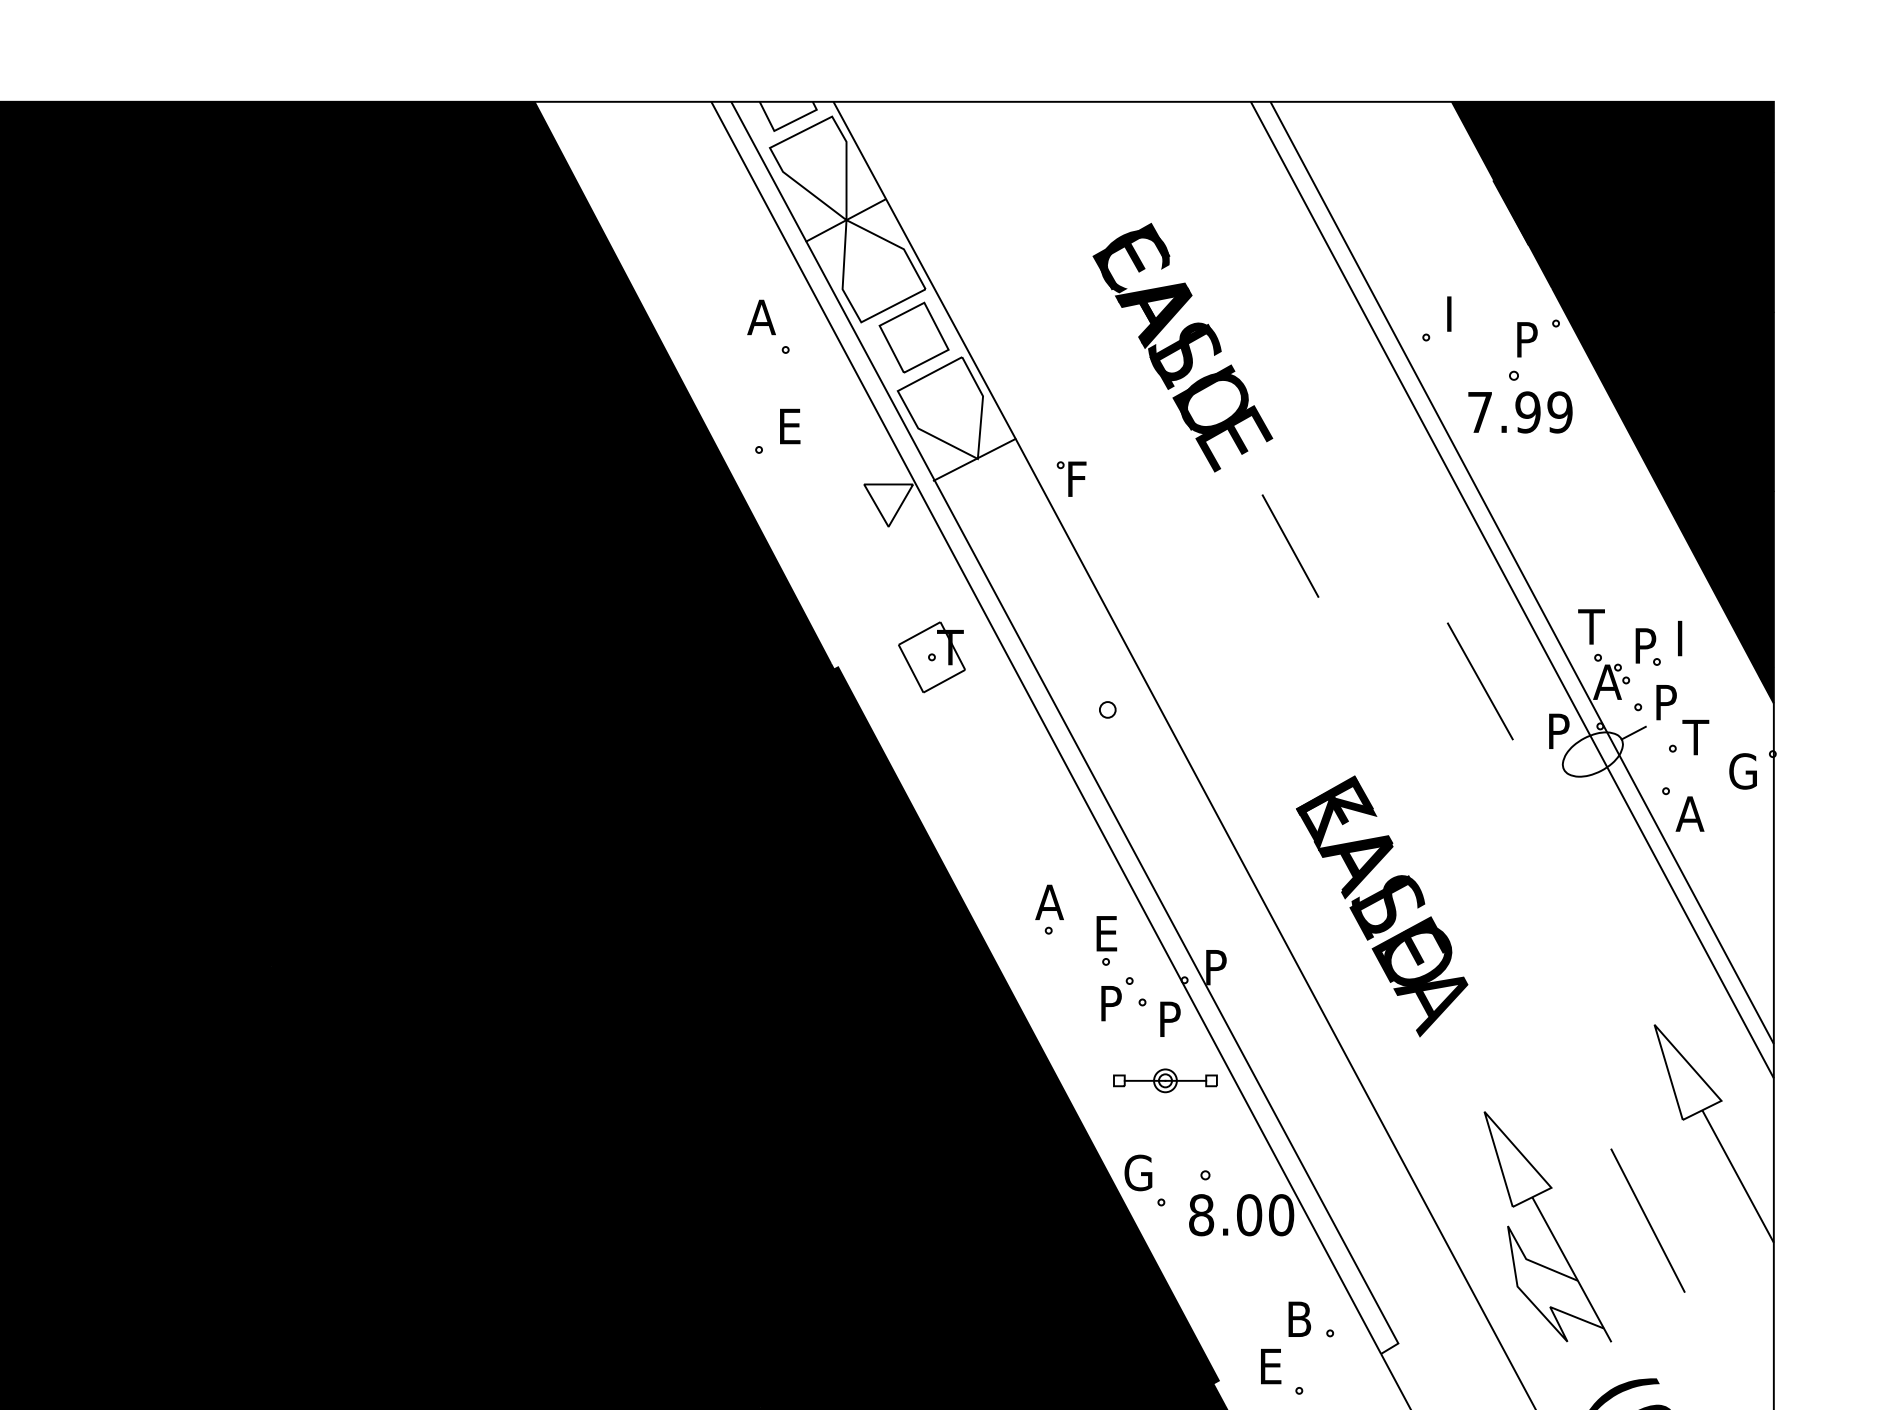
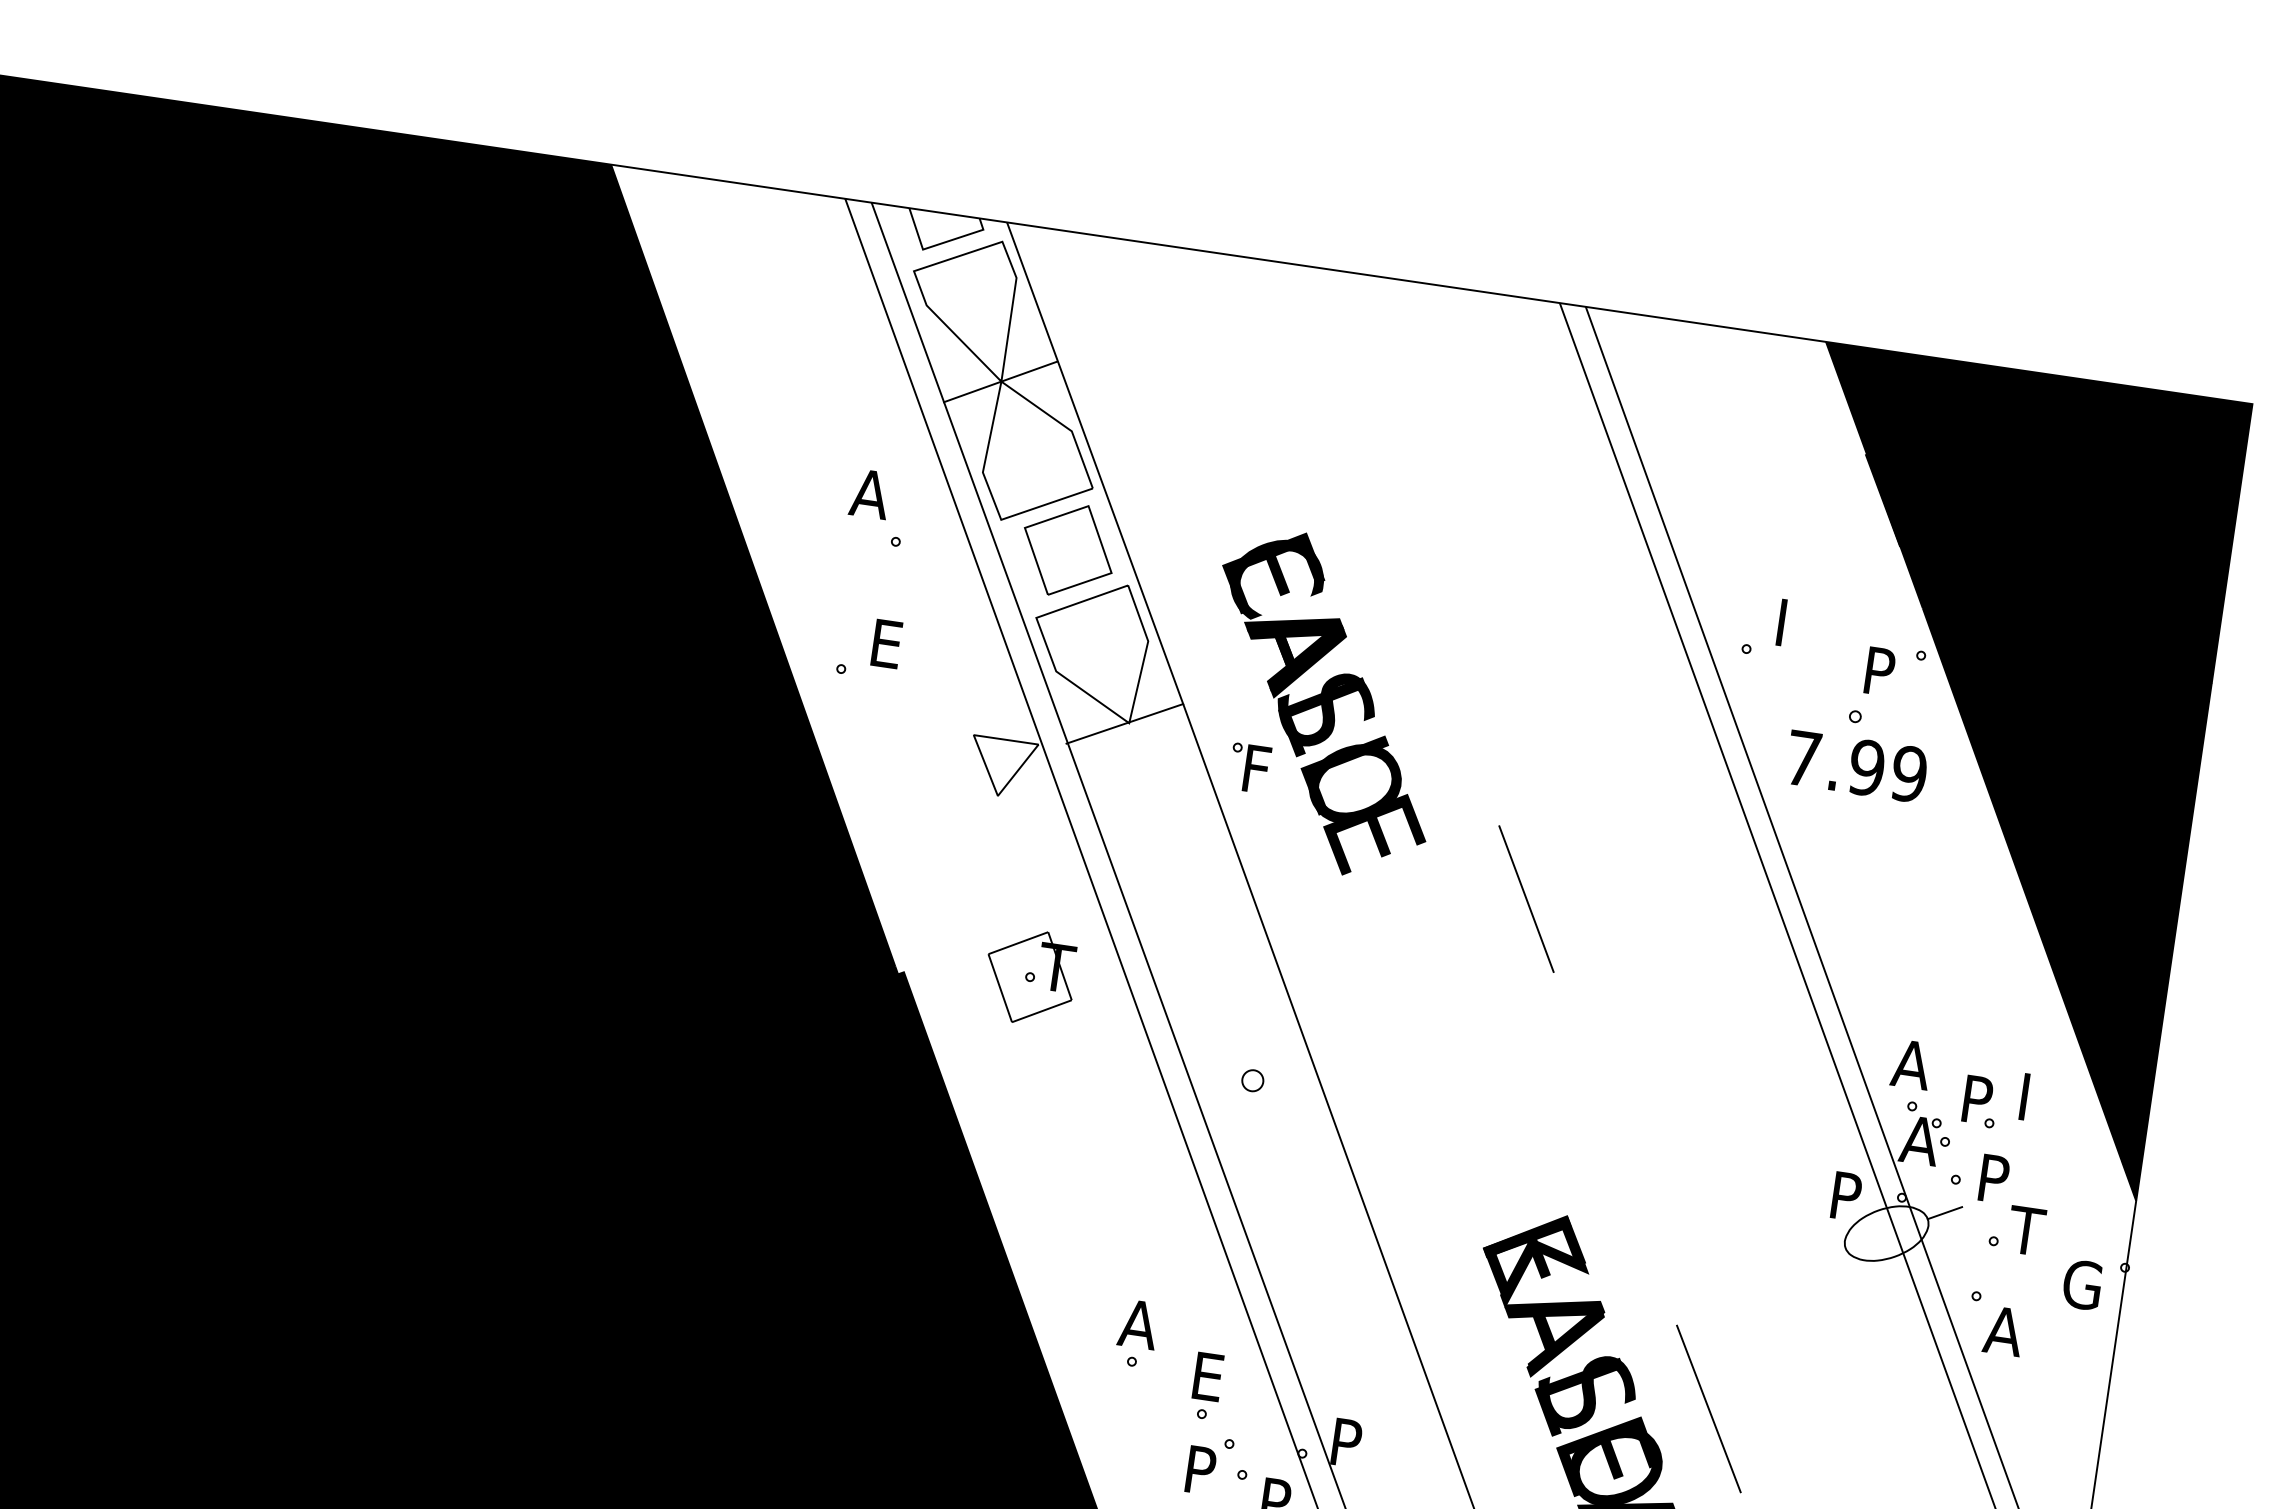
text: (1182, 347) -> (1323, 703), moved
text: (1592, 626) -> (1910, 1063), T -> A
line: (1480, 681) -> (1709, 1409), moved

